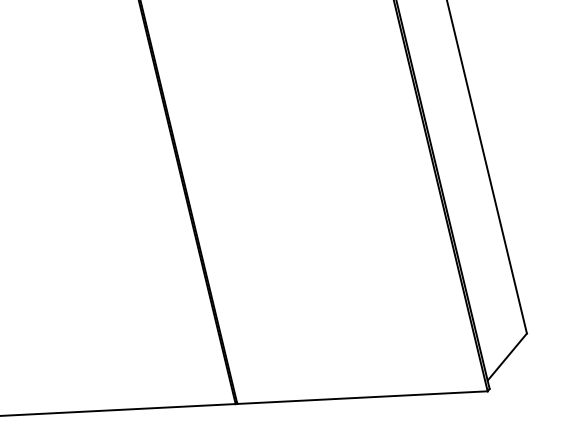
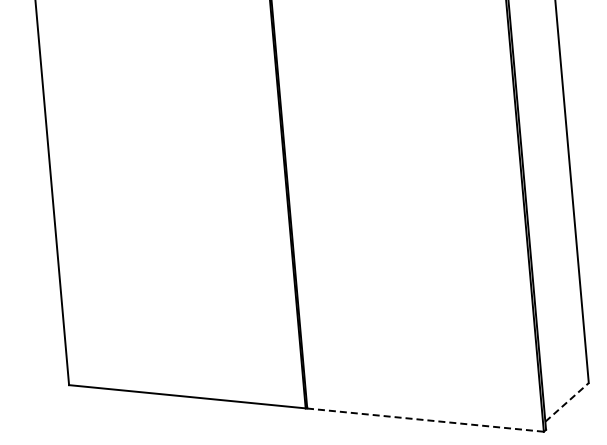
line: (507, 357) -> (567, 402), solid -> dashed
line: (362, 398) -> (425, 420), solid -> dashed

